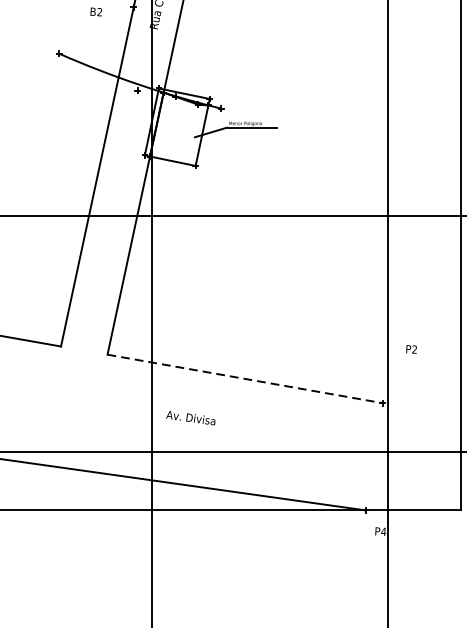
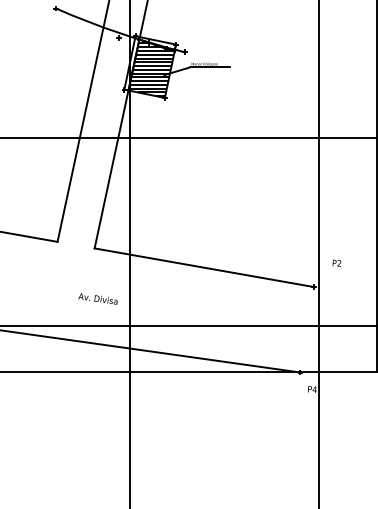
hatch: (178, 127) -> (151, 67), added
text: (411, 348) -> (336, 262), moved
line: (245, 378) -> (204, 267), dashed -> solid
text: (190, 417) -> (97, 298), moved

